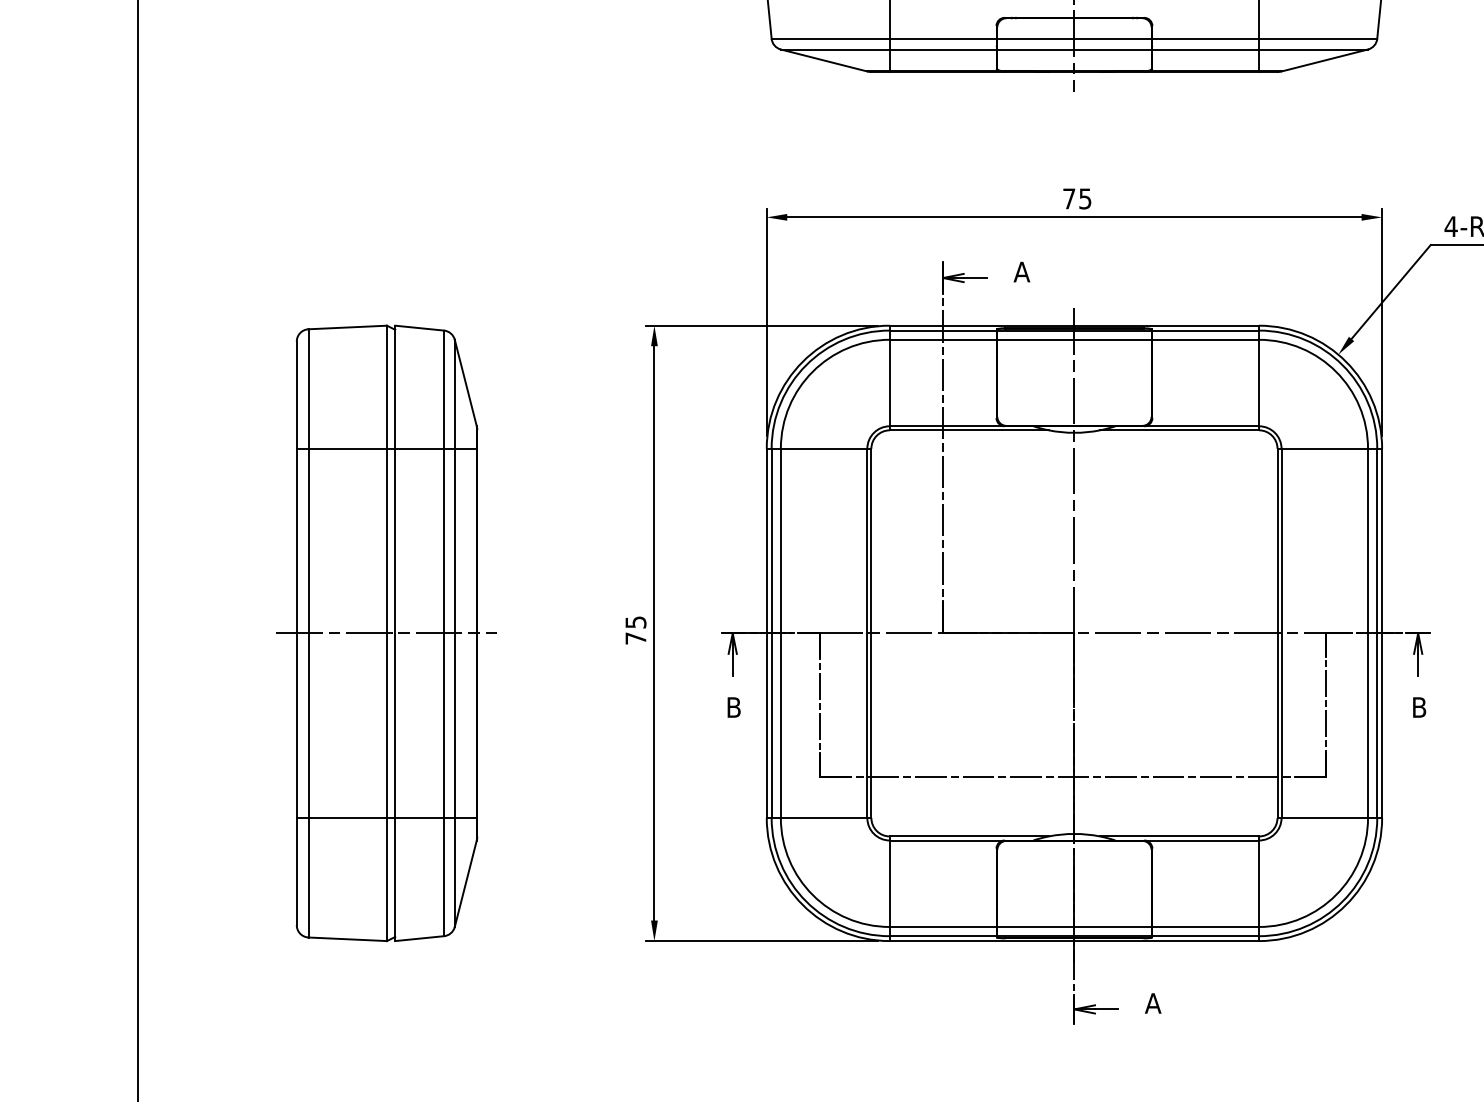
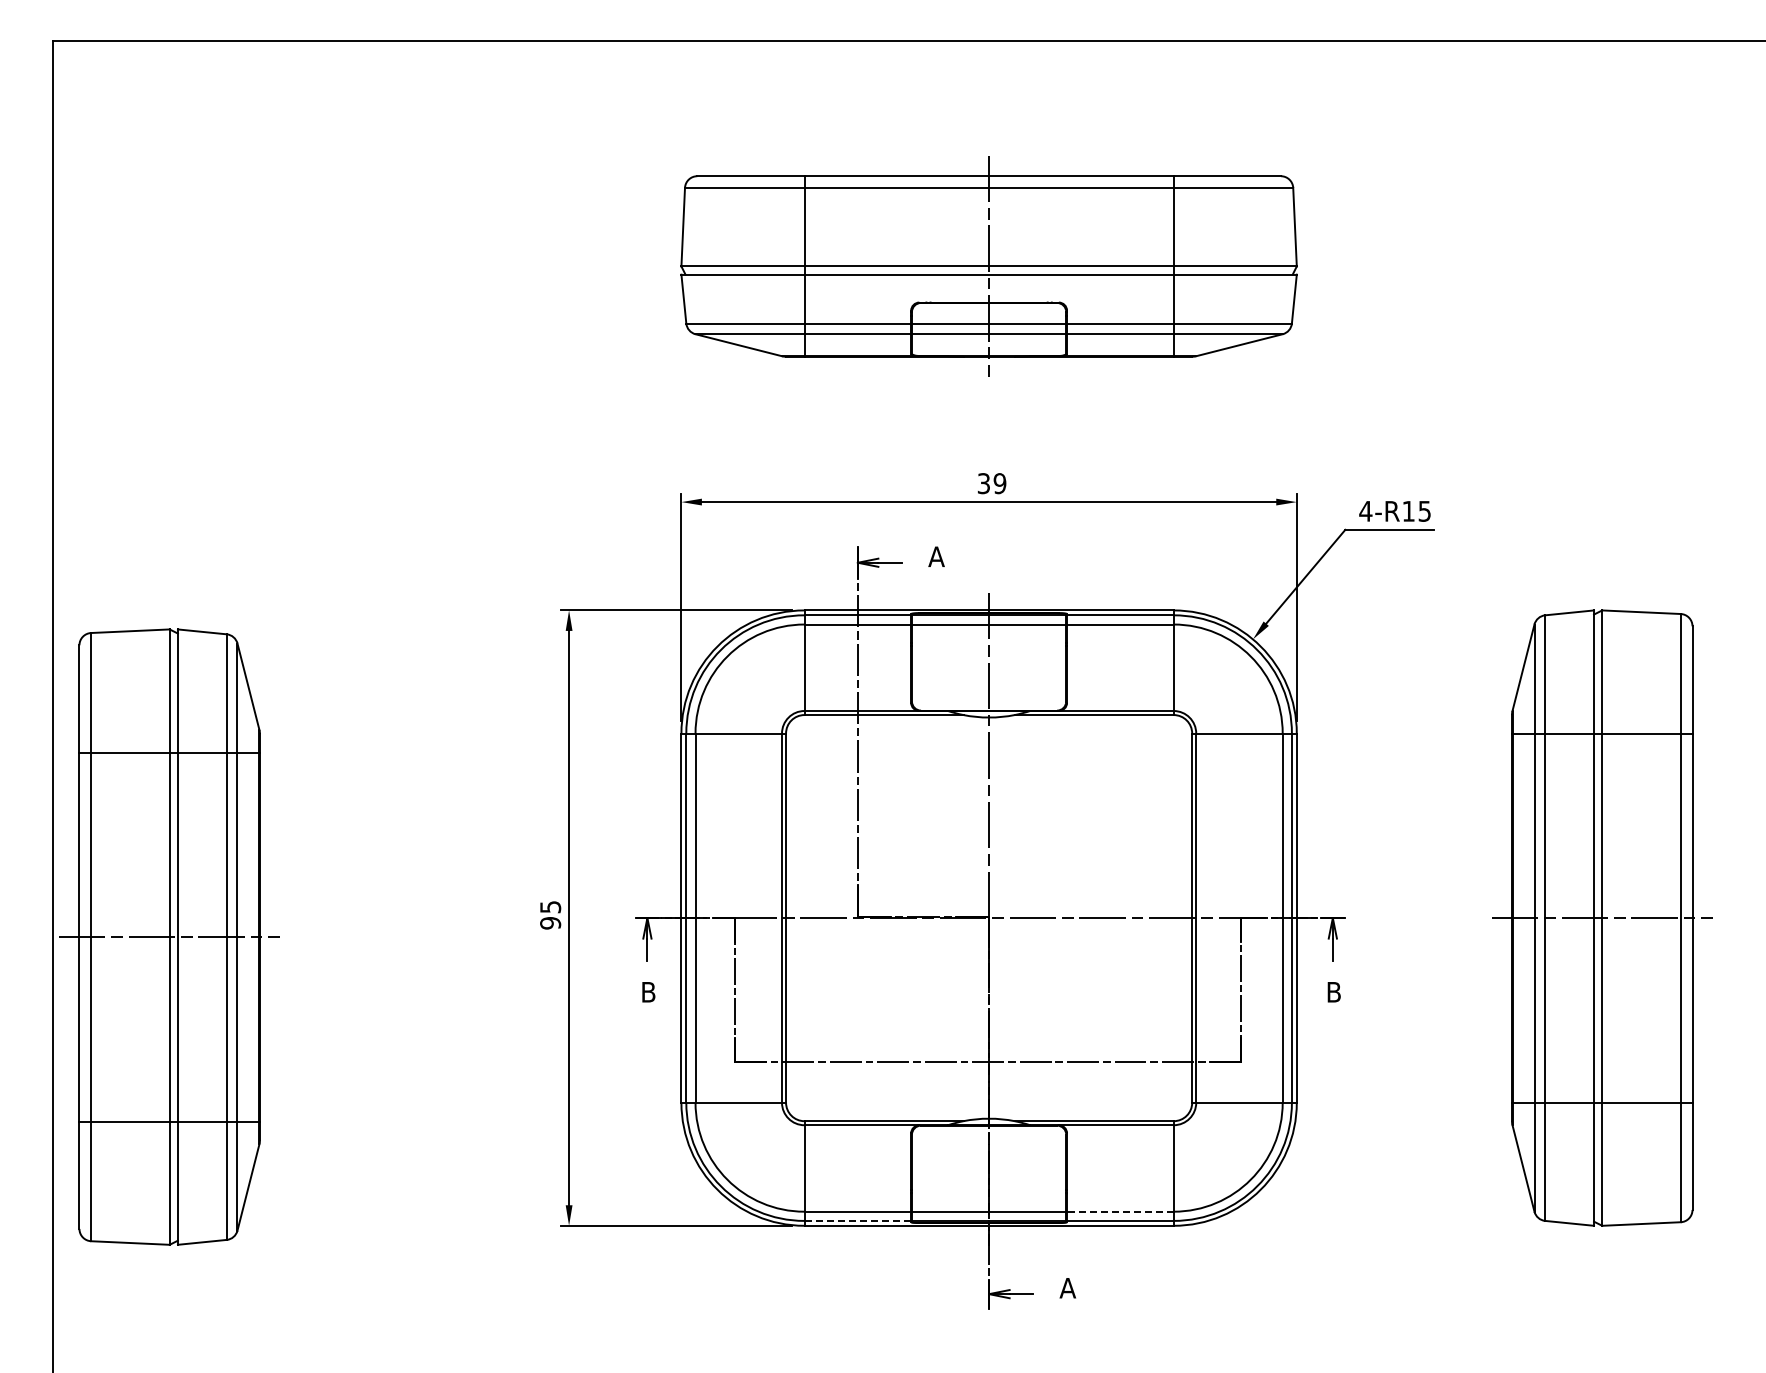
text: (1076, 198) -> (991, 483), 75 -> 39
part: (386, 632) -> (169, 936), moved
text: (635, 638) -> (550, 923), 75 -> 95
line: (1204, 926) -> (1119, 1211), solid -> dashed
line: (943, 935) -> (858, 1220), solid -> dashed

